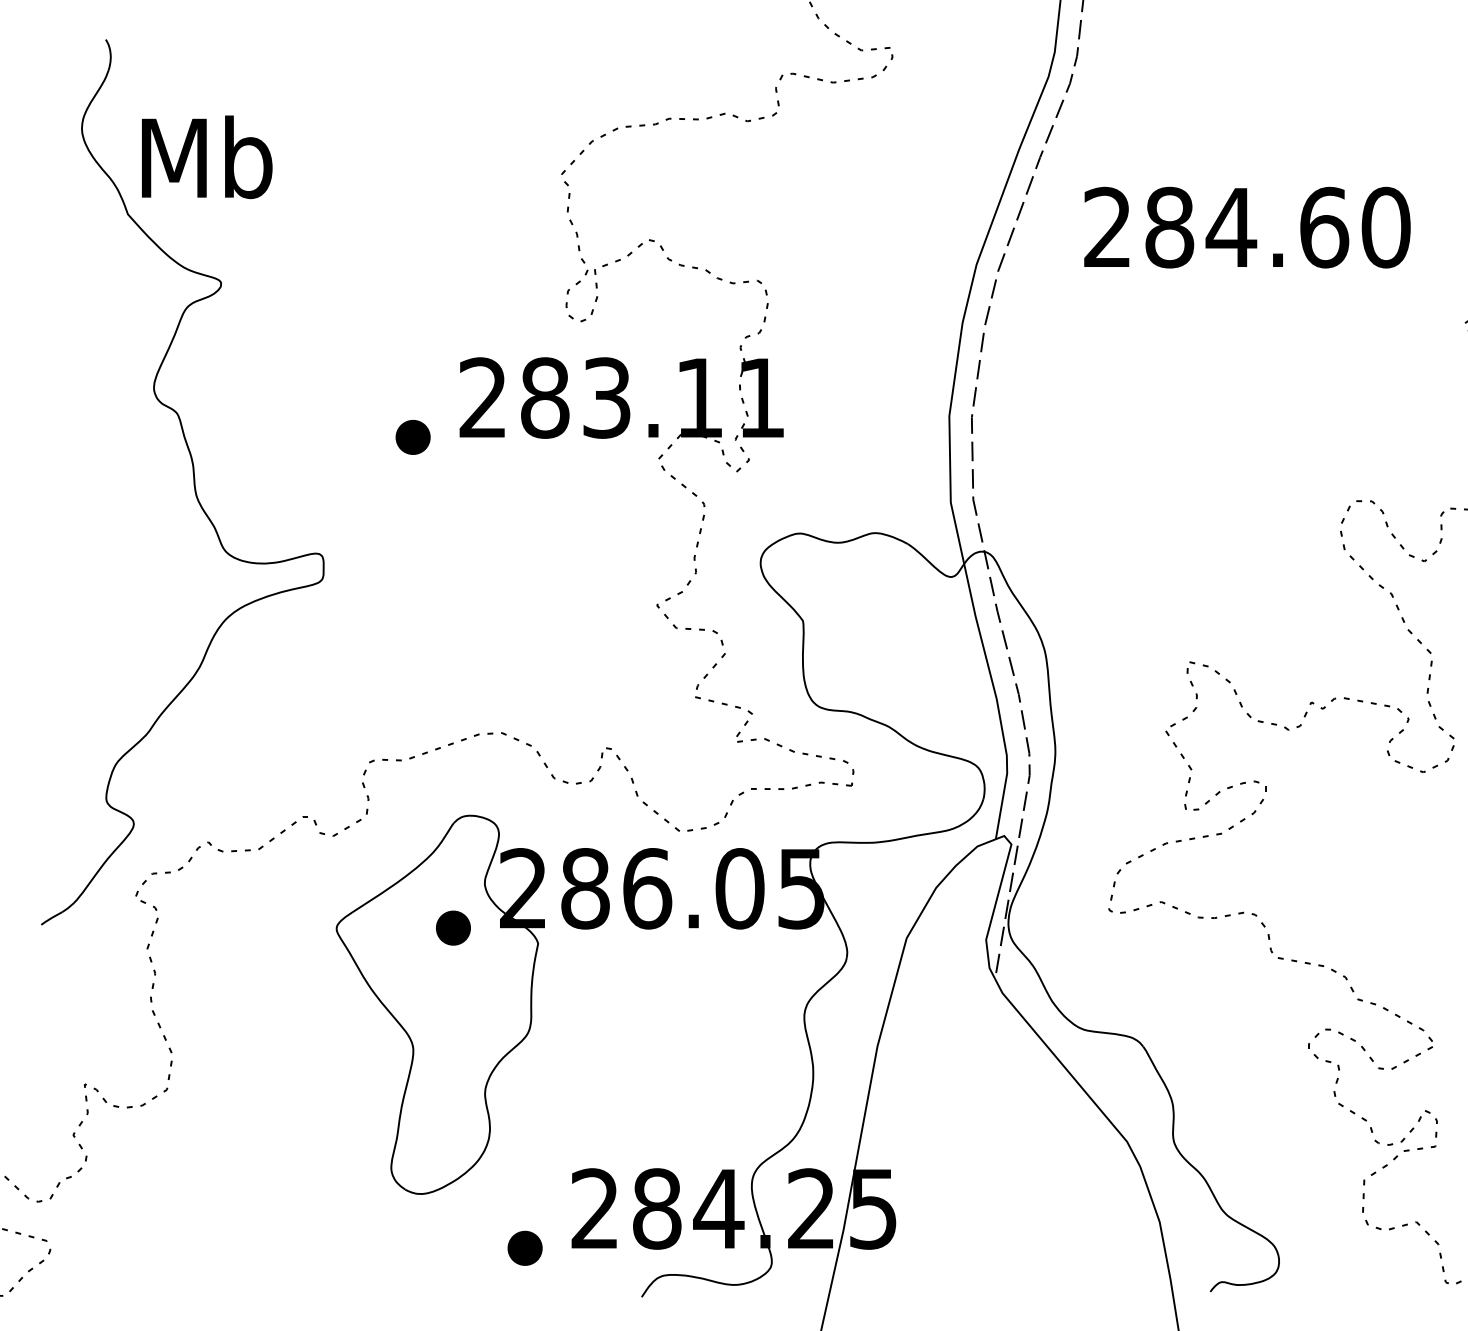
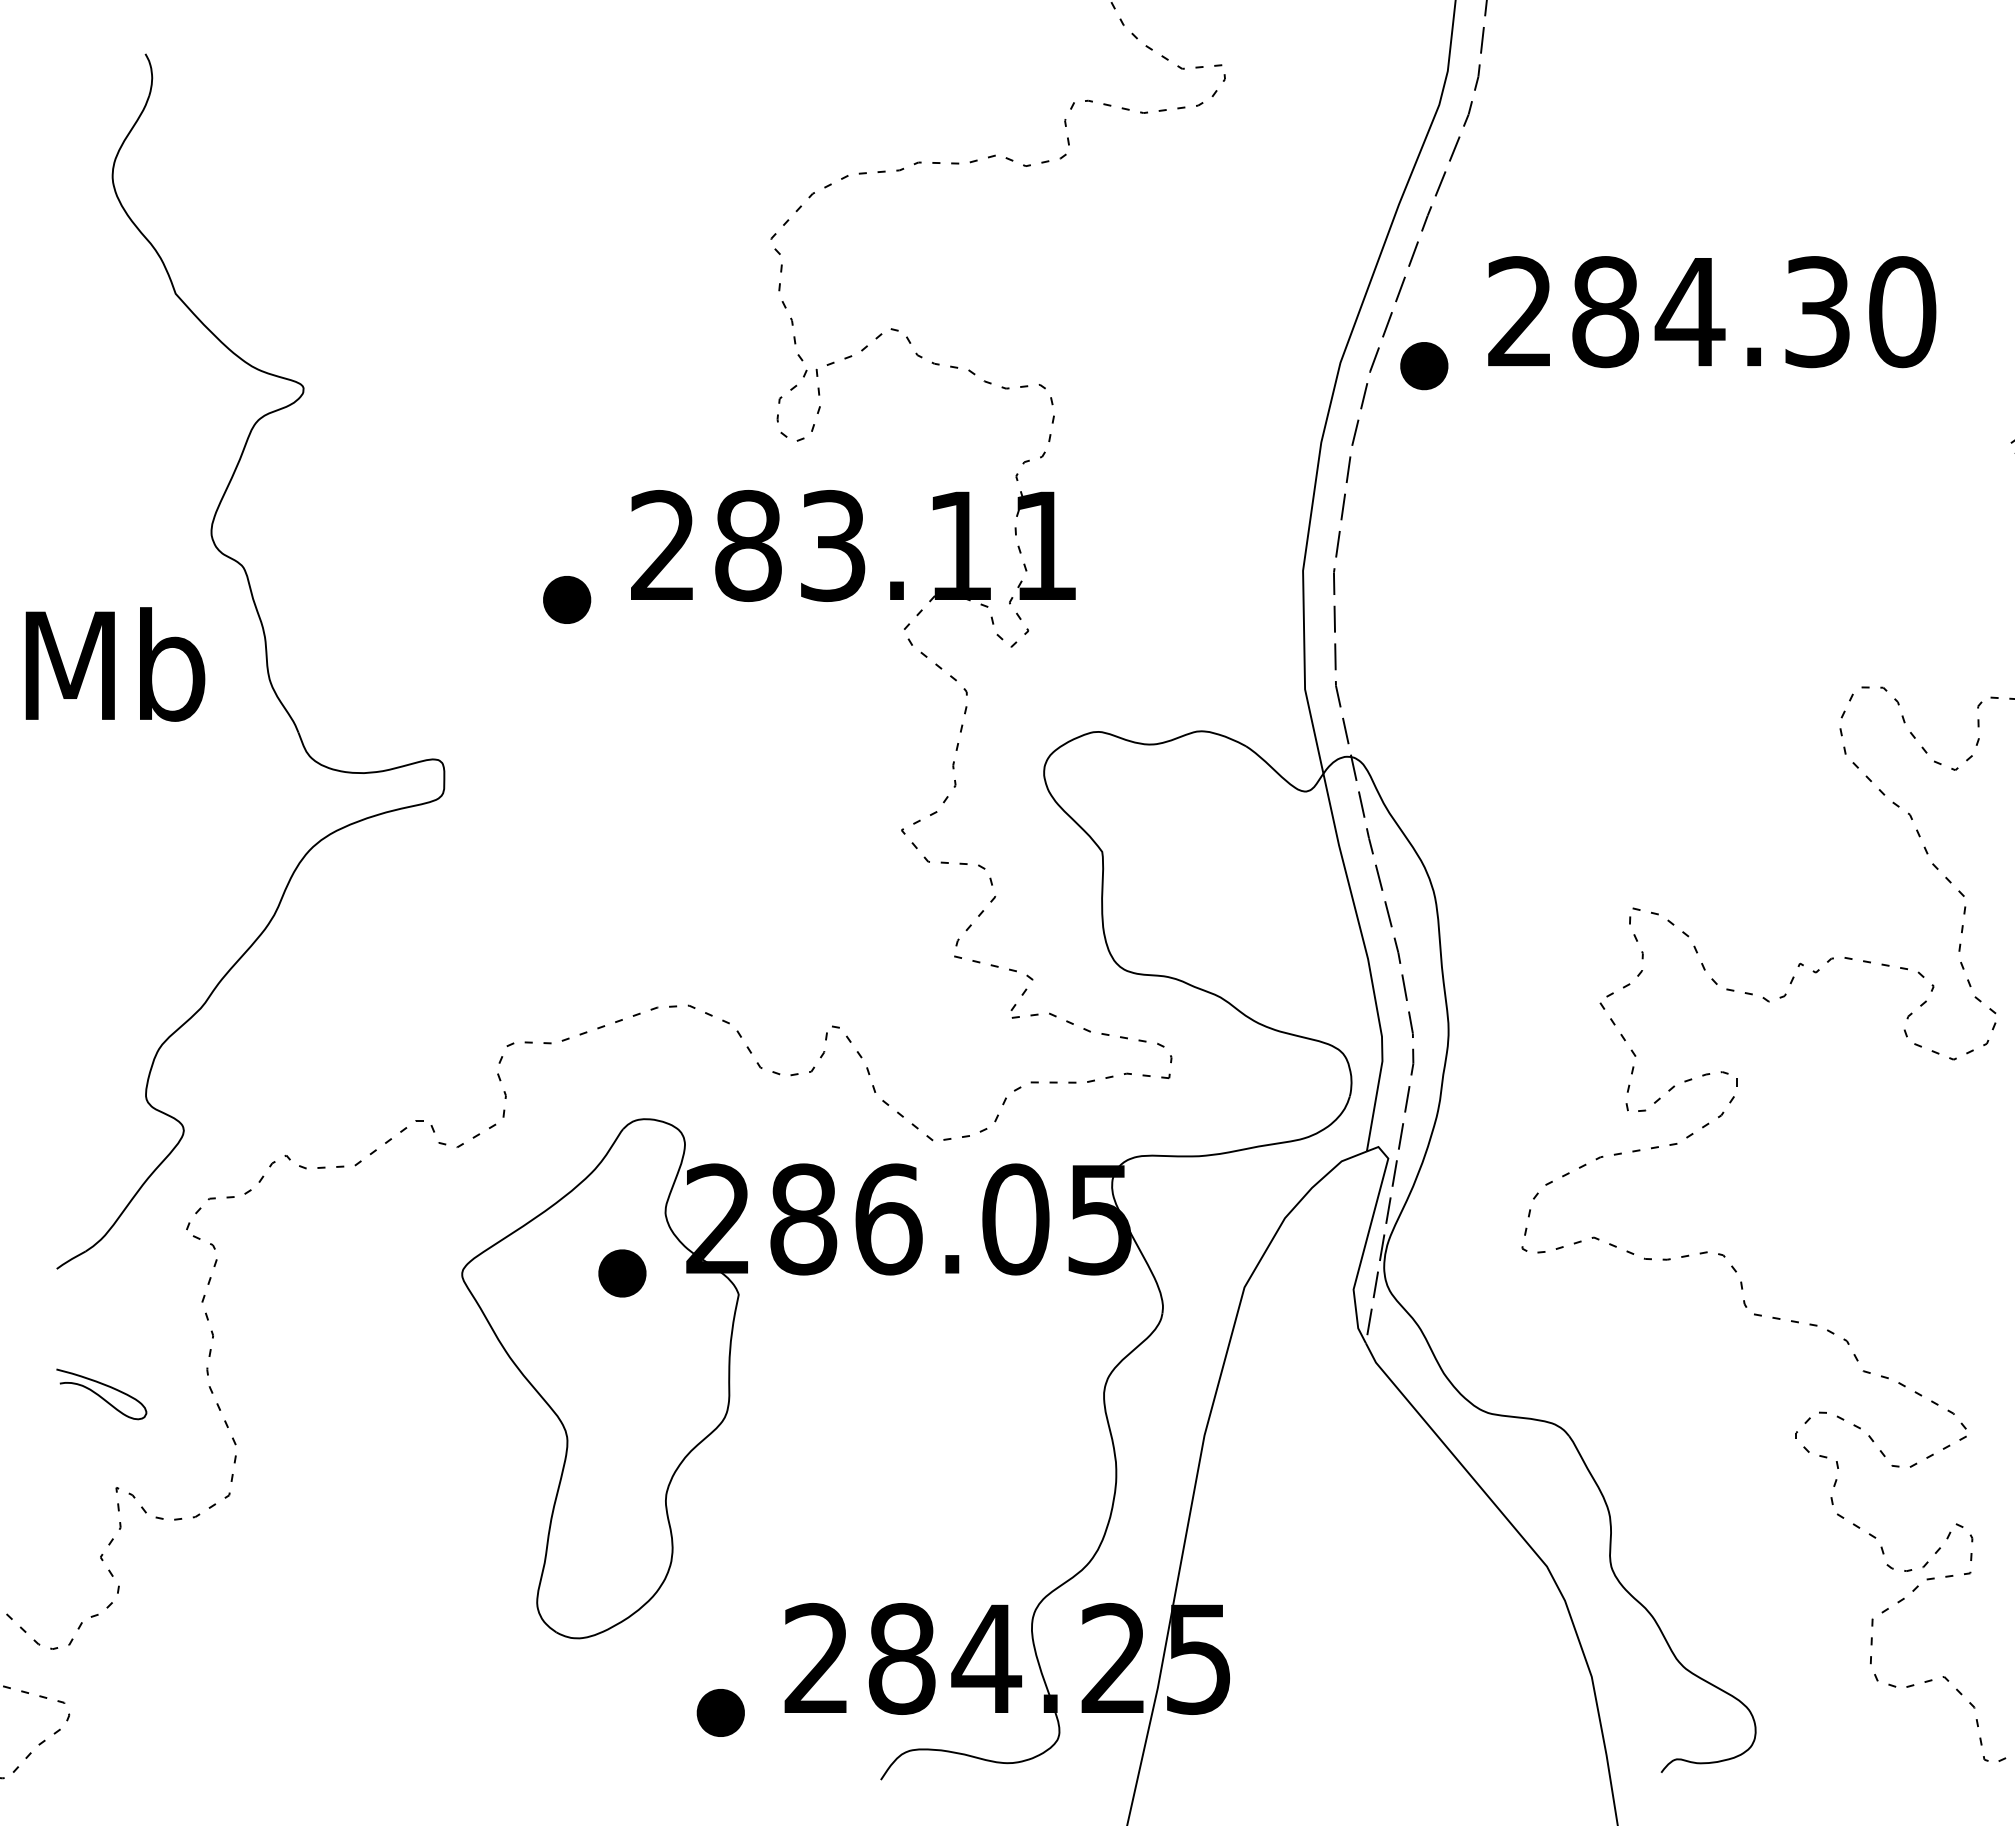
text: (207, 157) -> (115, 664), moved
text: (1324, 227) -> (1817, 312), 284.60 -> 284.30
part: (1037, 267) -> (1424, 366), added
curve: (73, 1017) -> (100, 1395), added

